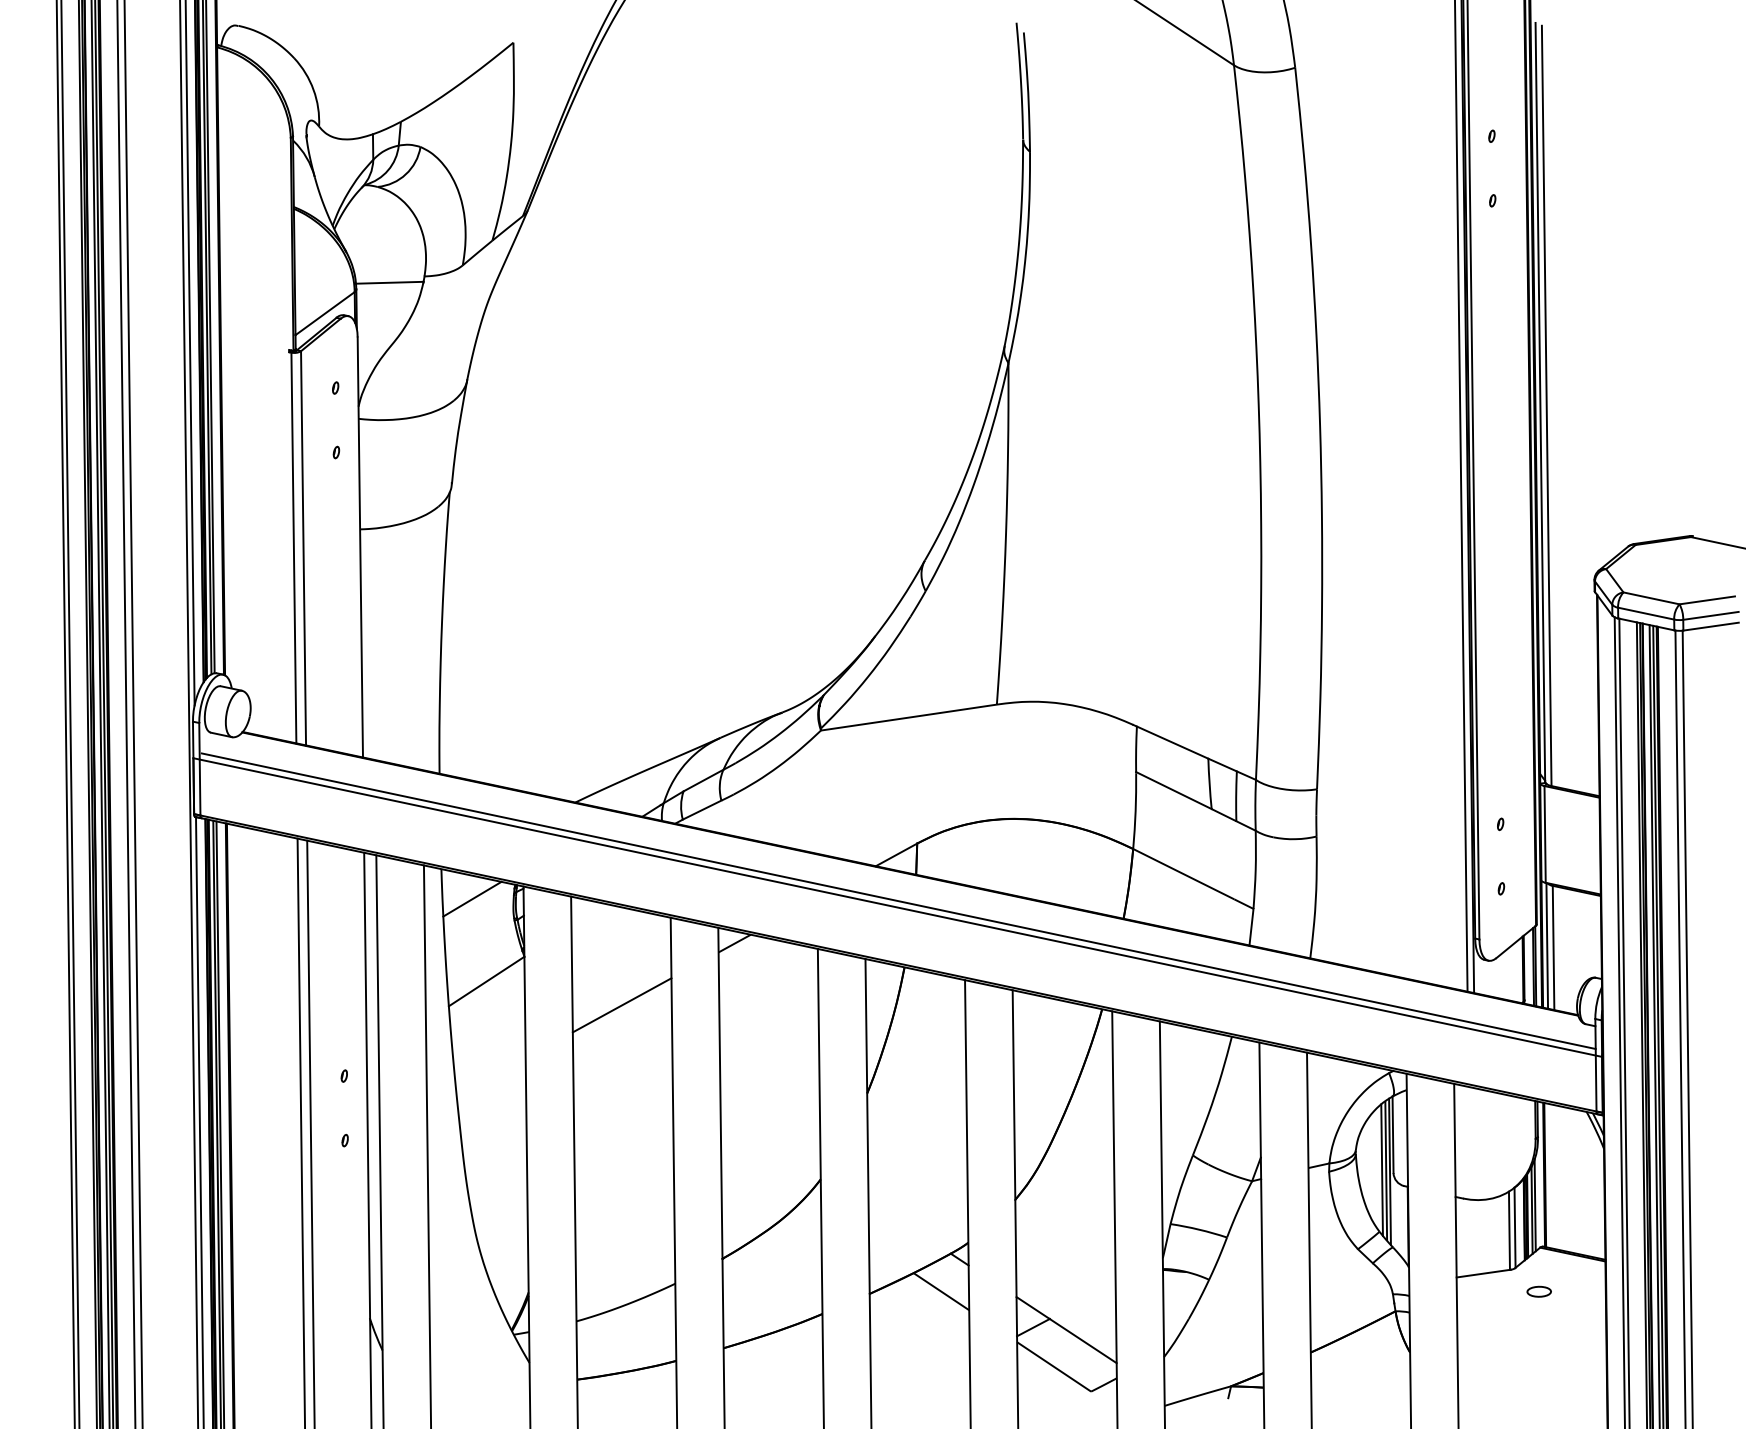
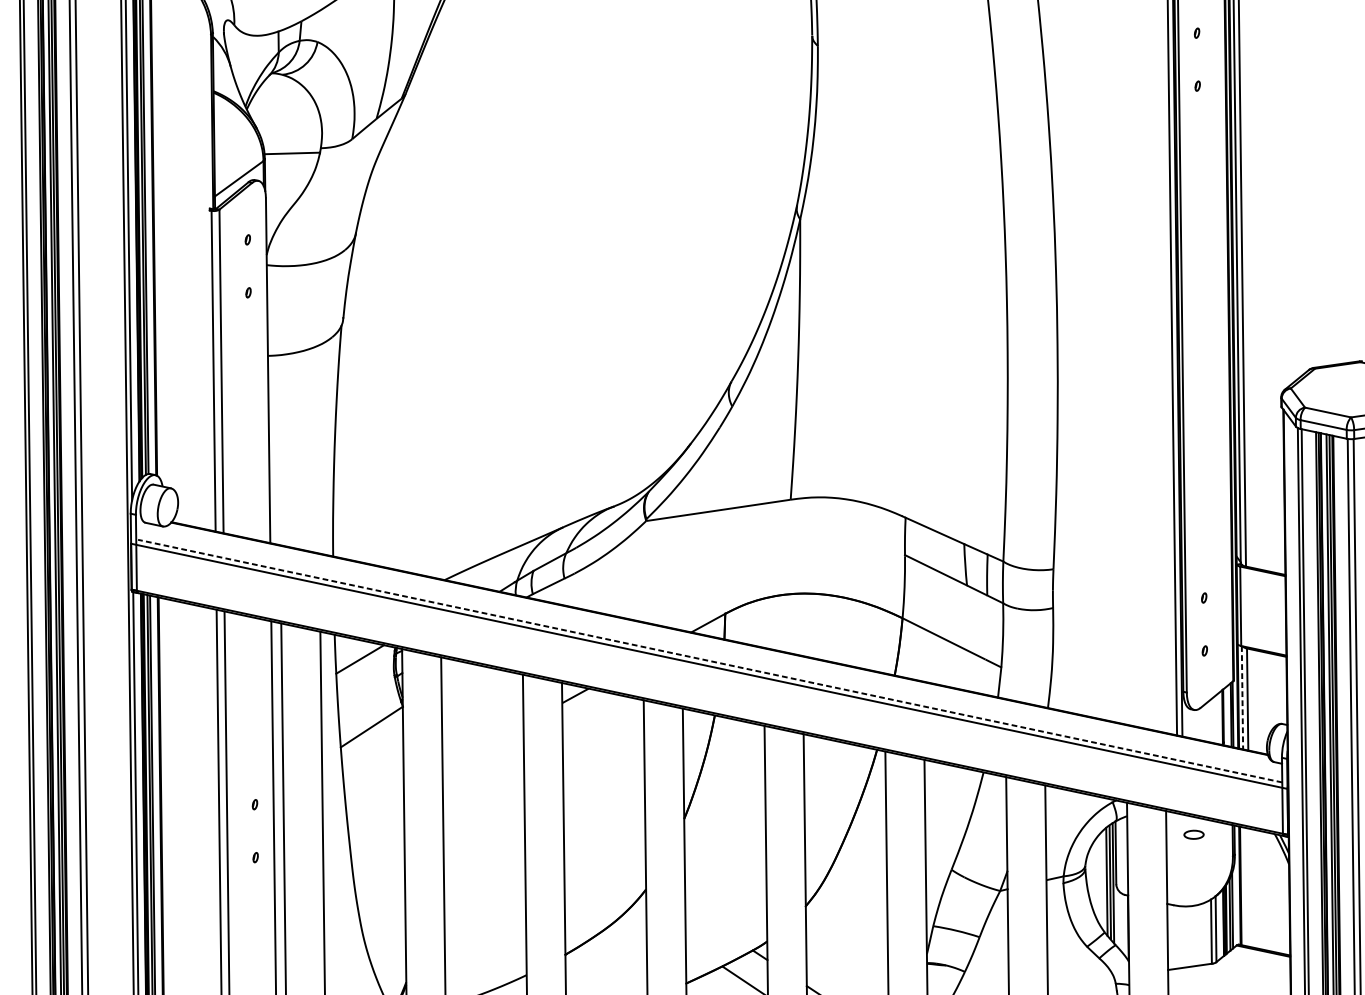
line: (898, 901) -> (709, 661), solid -> dashed
line: (1547, 945) -> (1242, 697), solid -> dashed
line: (621, 1005) -> (482, 746), removed
part: (1538, 1291) -> (1193, 834), moved

